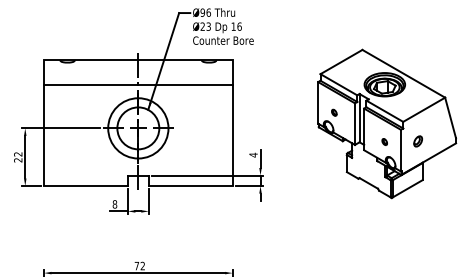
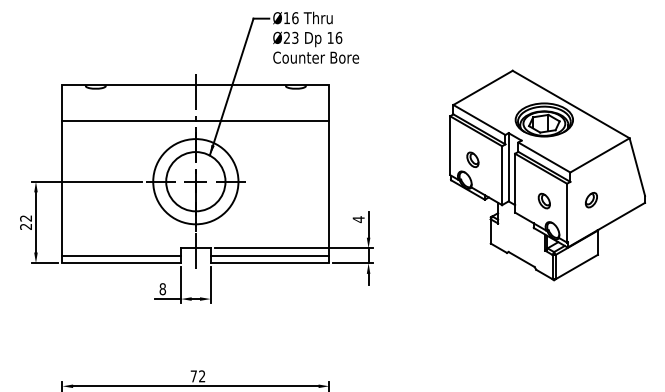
text: (202, 12) -> (286, 18), Ø96 -> Ø16
part: (334, 112) -> (472, 159), size x1.67
part: (384, 141) -> (543, 200), size x1.67
line: (85, 180) -> (121, 255), added
line: (190, 180) -> (269, 255), added

